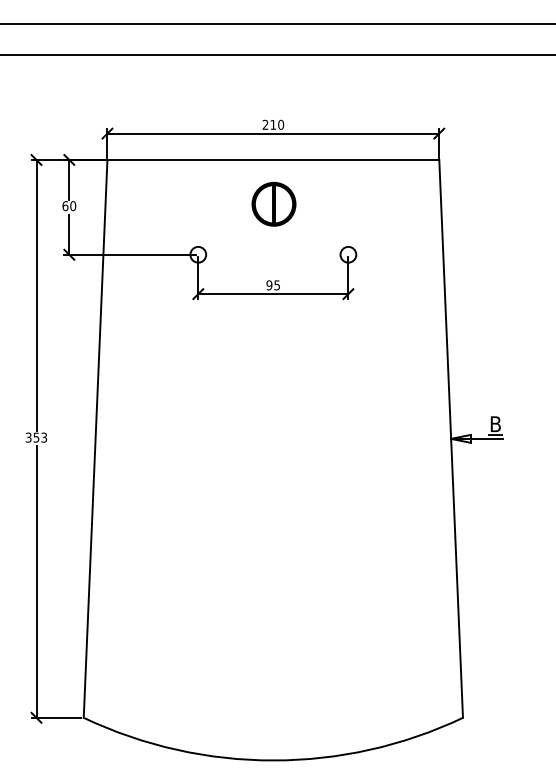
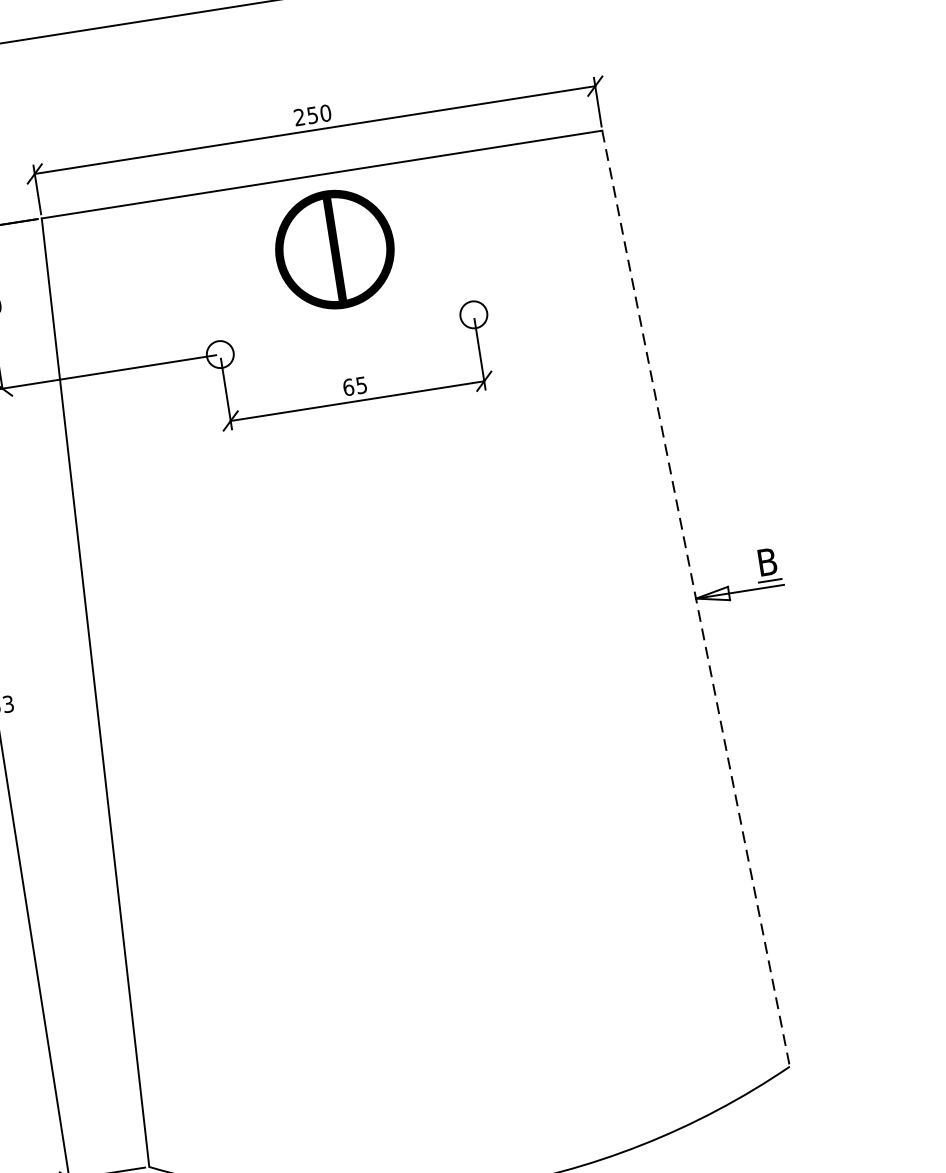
text: (273, 124) -> (312, 114), 210 -> 250
part: (273, 203) -> (333, 248), size x1.6
text: (269, 285) -> (348, 387), 95 -> 65
line: (451, 439) -> (696, 599), solid -> dashed

